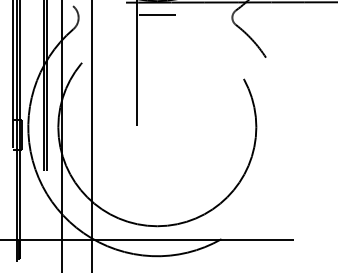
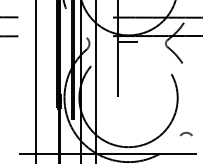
arc: (271, 198) -> (185, 133), added

